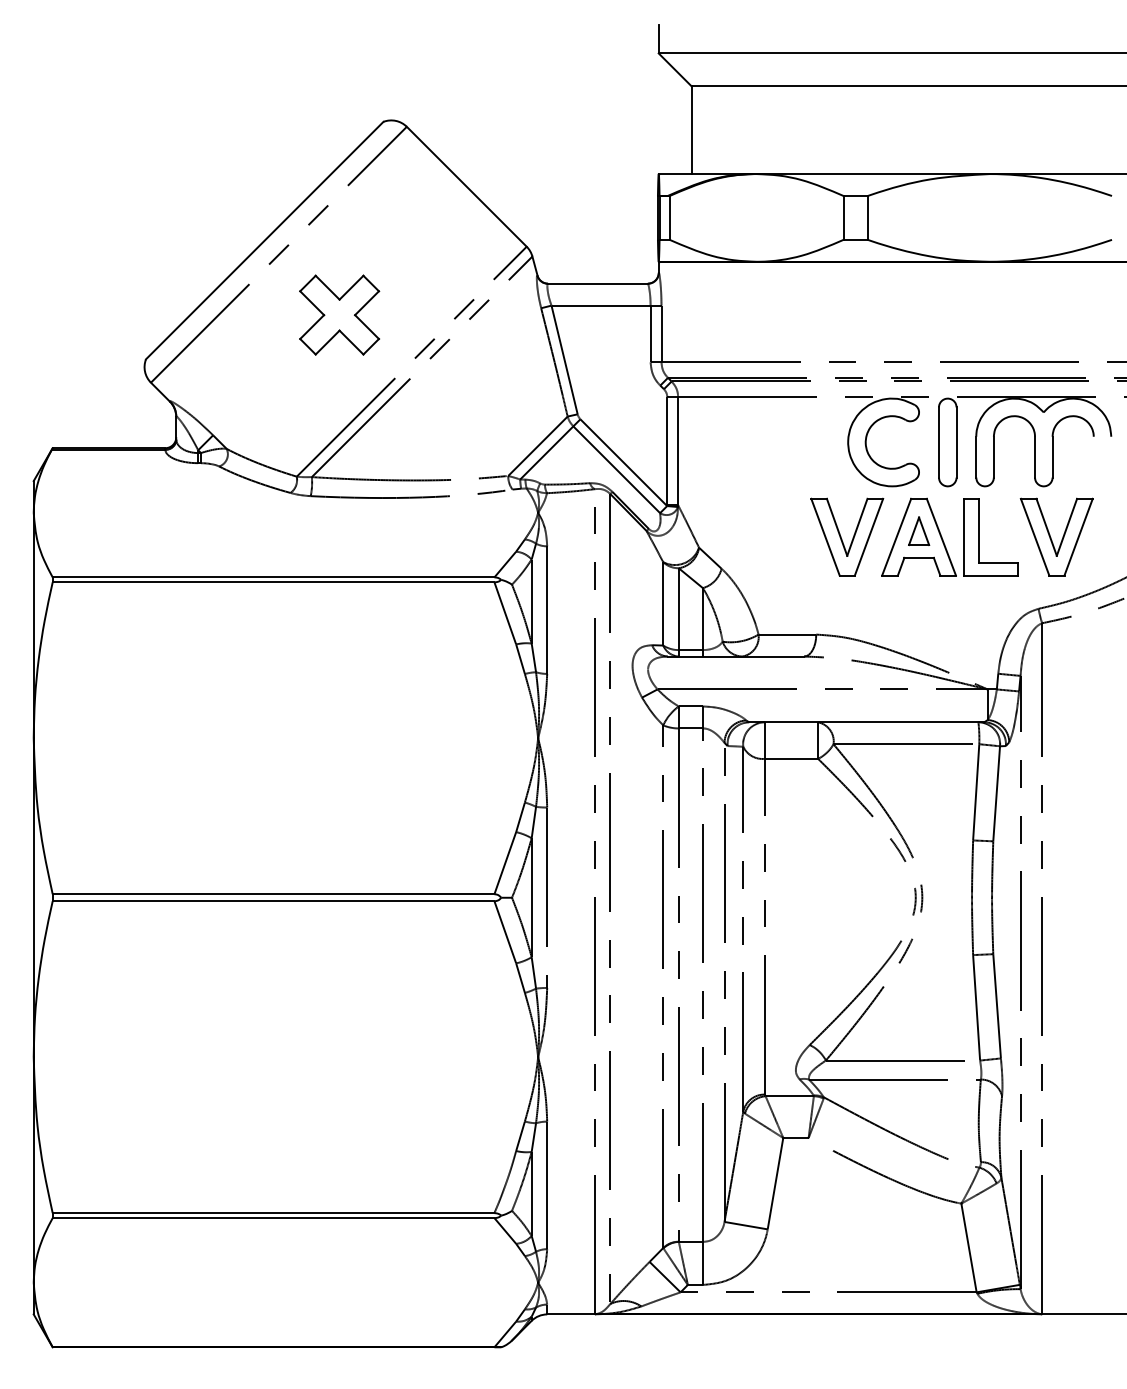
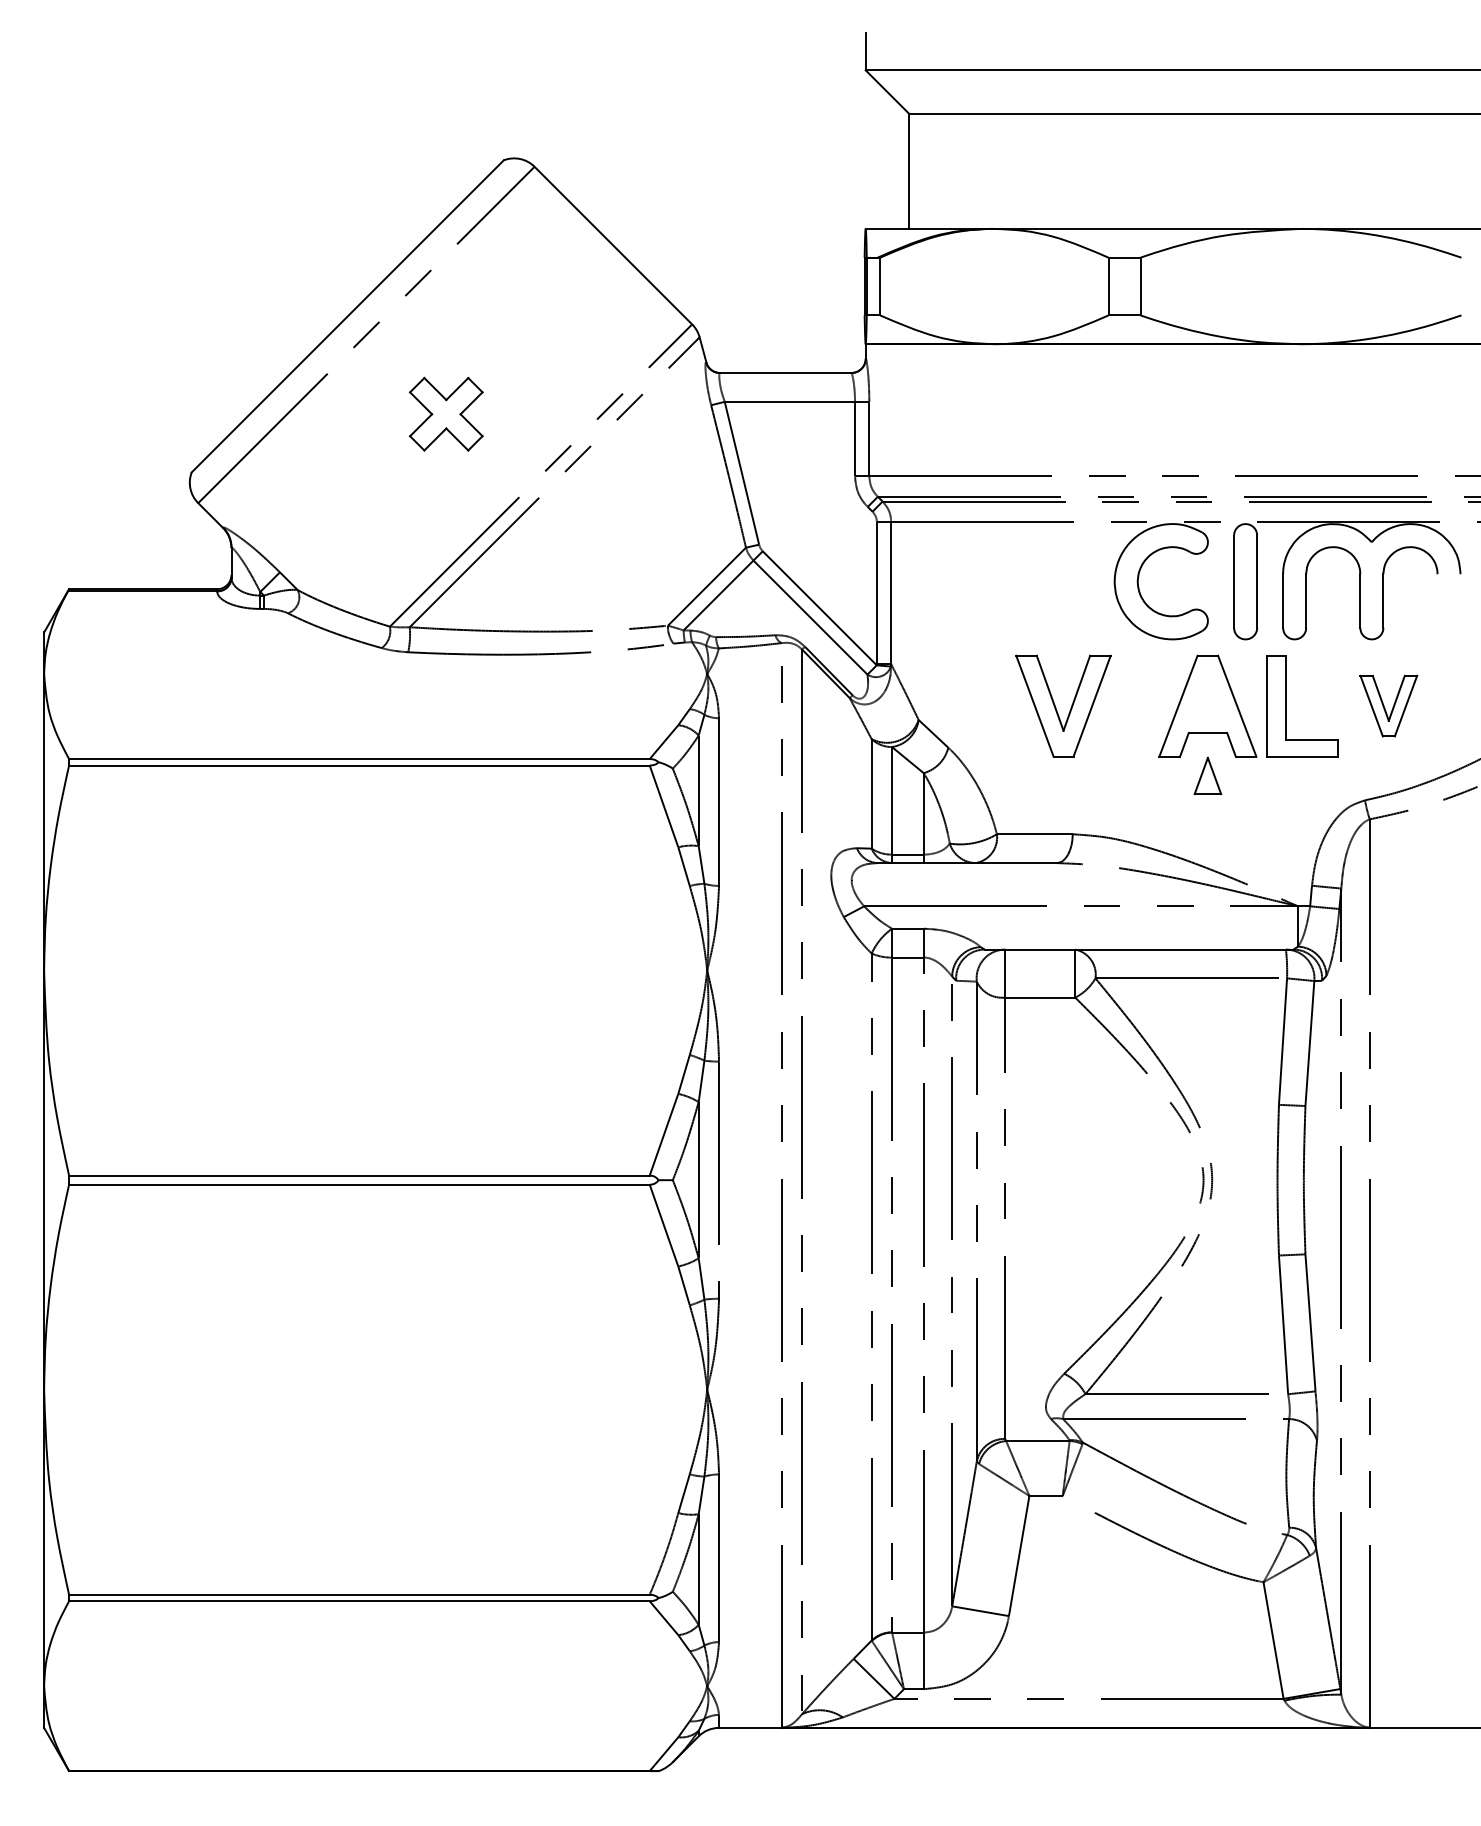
part: (339, 314) -> (446, 413), size x0.7
part: (919, 531) -> (1208, 776), moved
part: (847, 536) -> (1063, 705), moved
part: (1056, 536) -> (1388, 705), size x0.6

